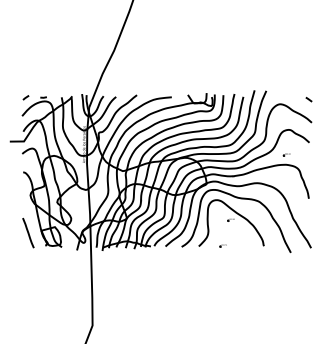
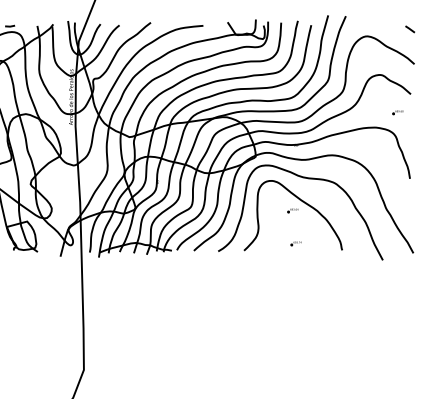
part: (286, 154) -> (397, 112), moved
part: (222, 245) -> (294, 243), moved

